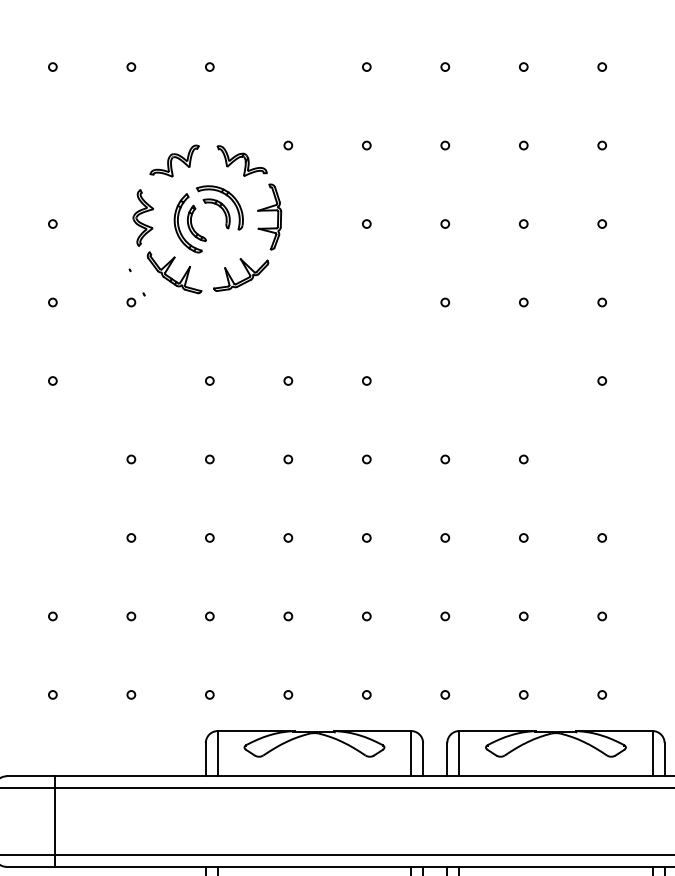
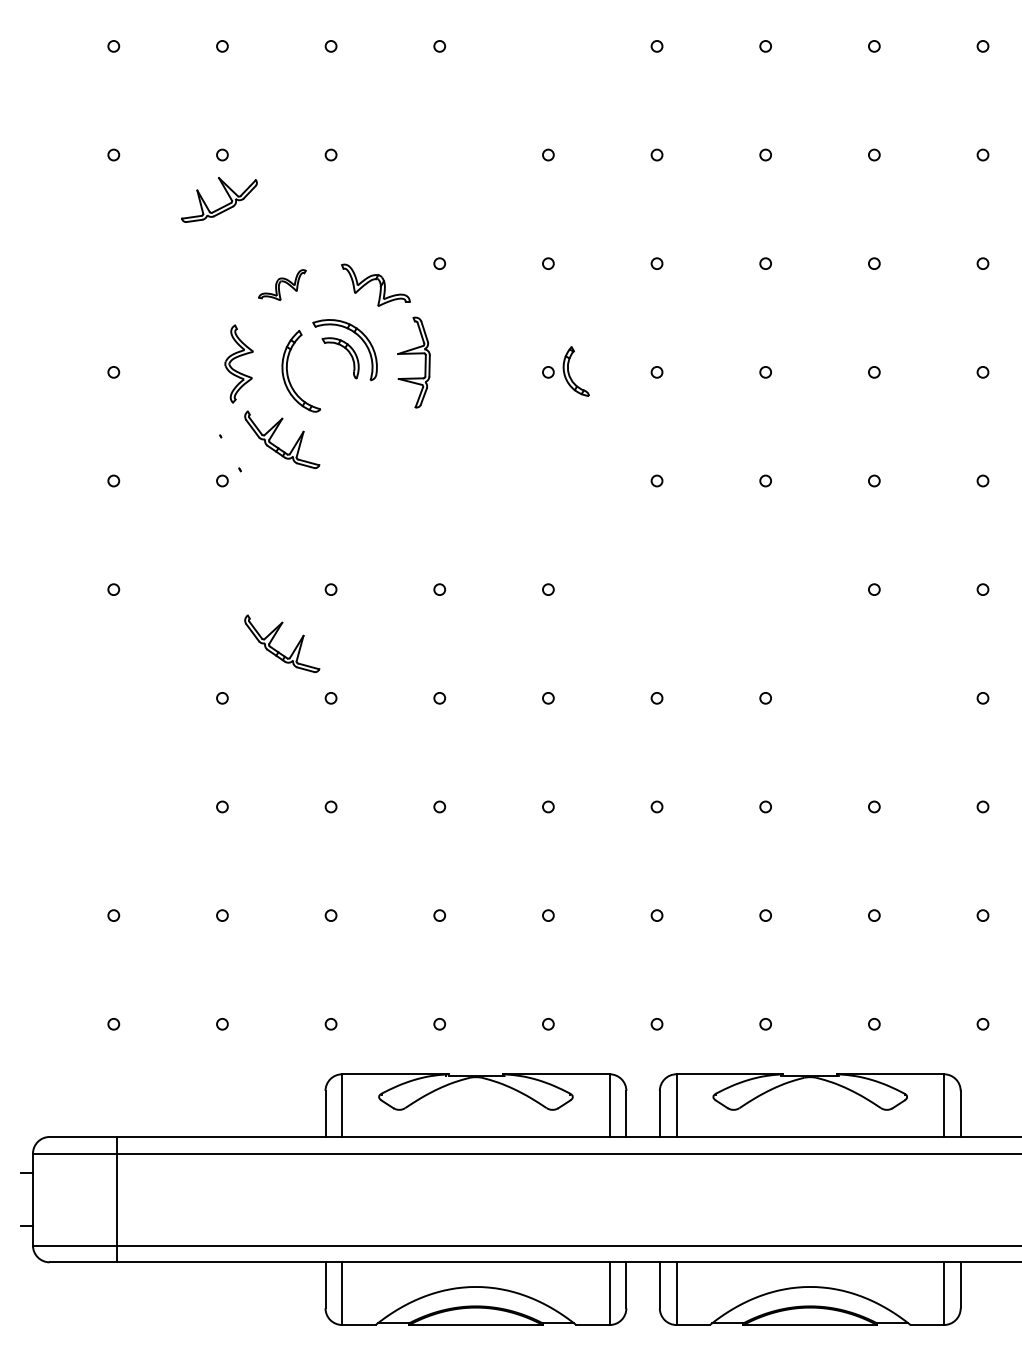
part: (174, 160) -> (282, 284), size x0.7
part: (196, 223) -> (575, 371), moved
part: (244, 279) -> (223, 205), moved
part: (170, 424) -> (276, 649), added

